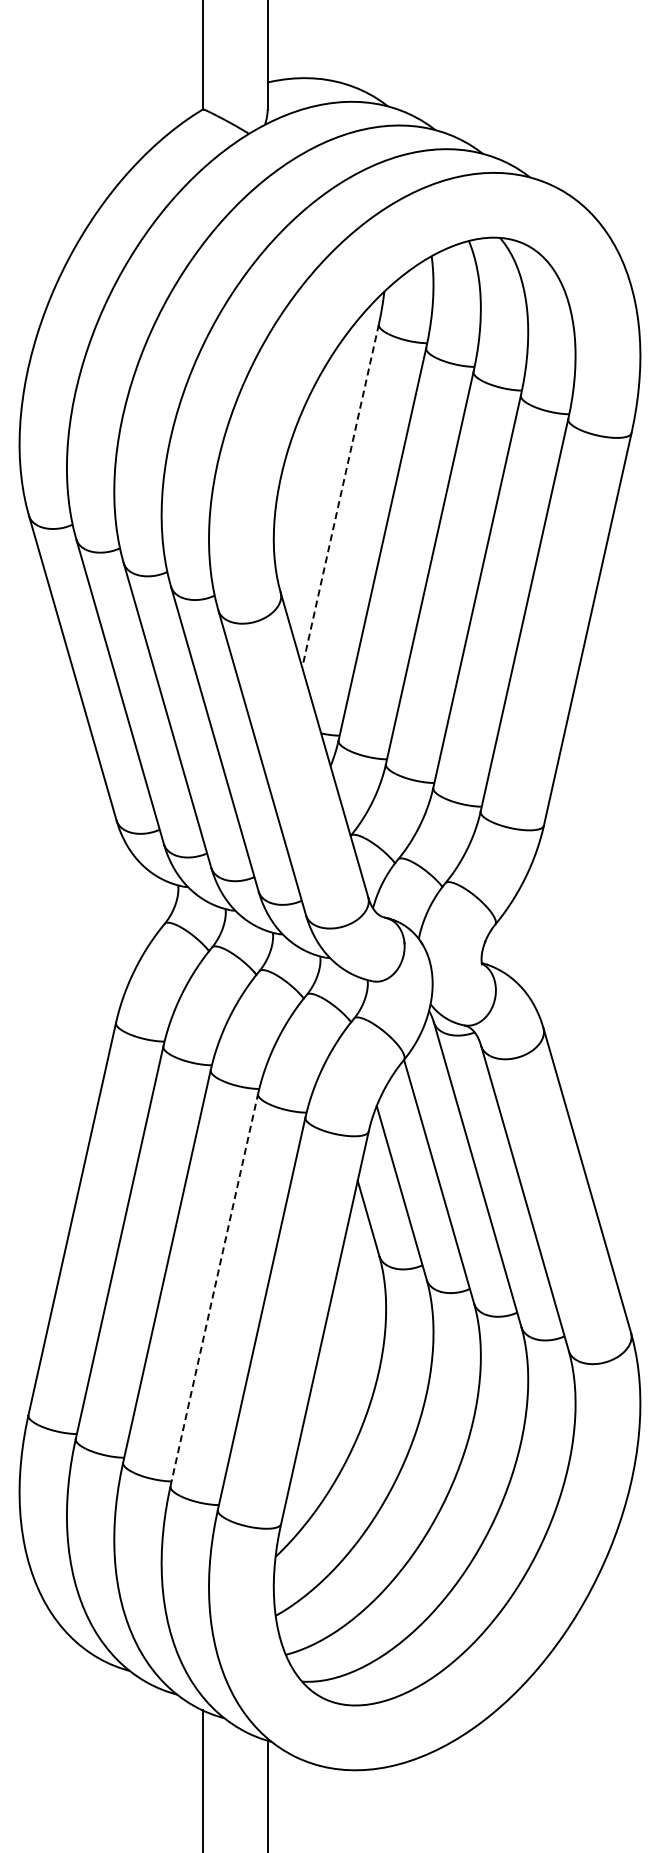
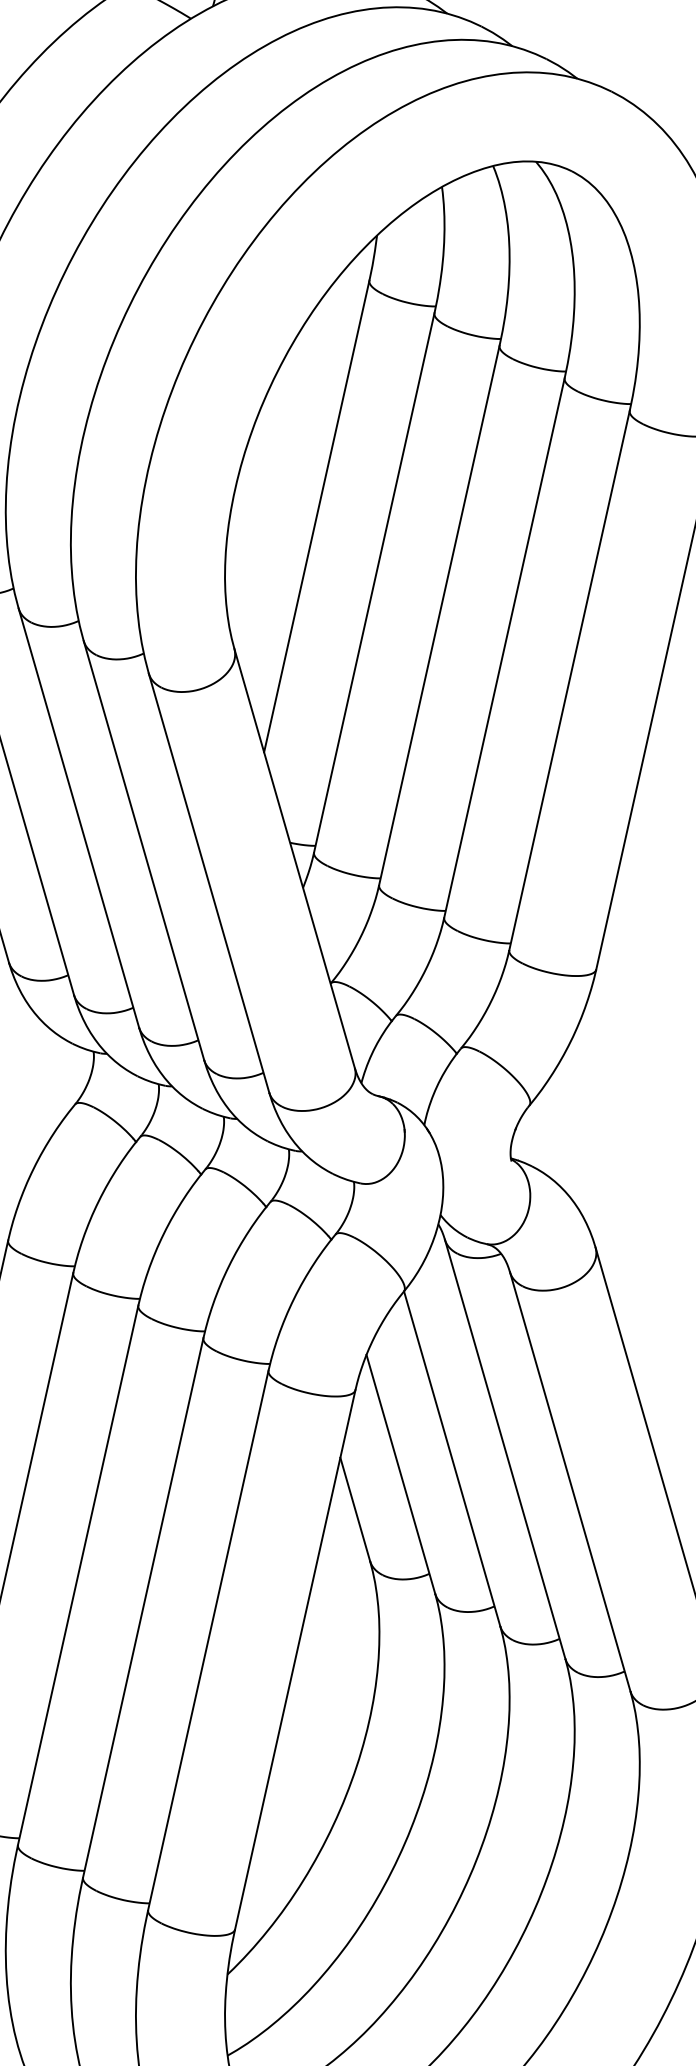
line: (340, 496) -> (316, 517), dashed -> solid
line: (214, 1289) -> (143, 1607), dashed -> solid

